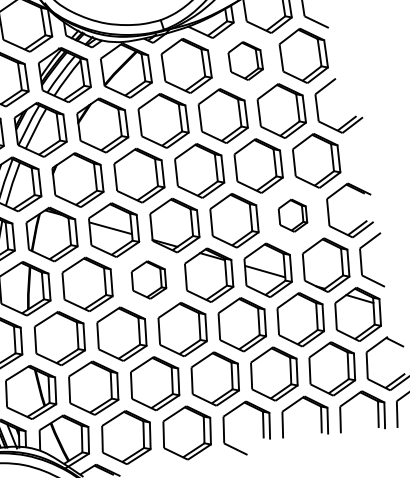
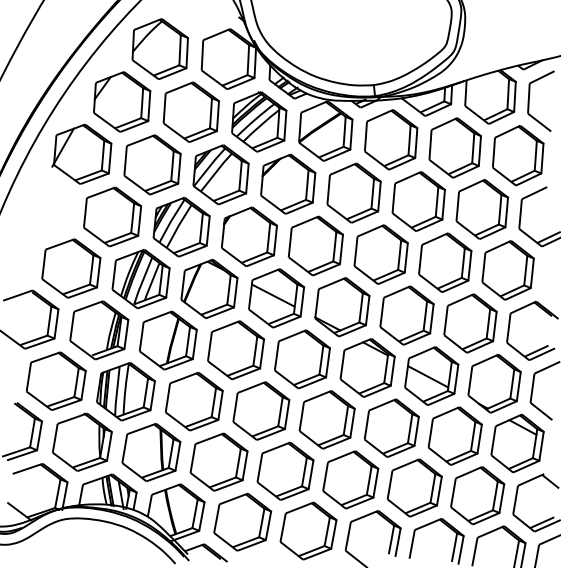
part: (245, 60) -> (454, 147), size x1.43
part: (292, 215) -> (470, 323), size x1.67
part: (149, 280) -> (302, 359), size x1.43

